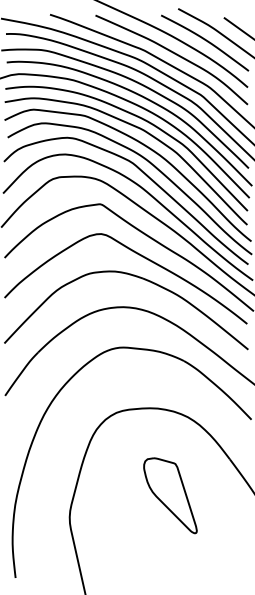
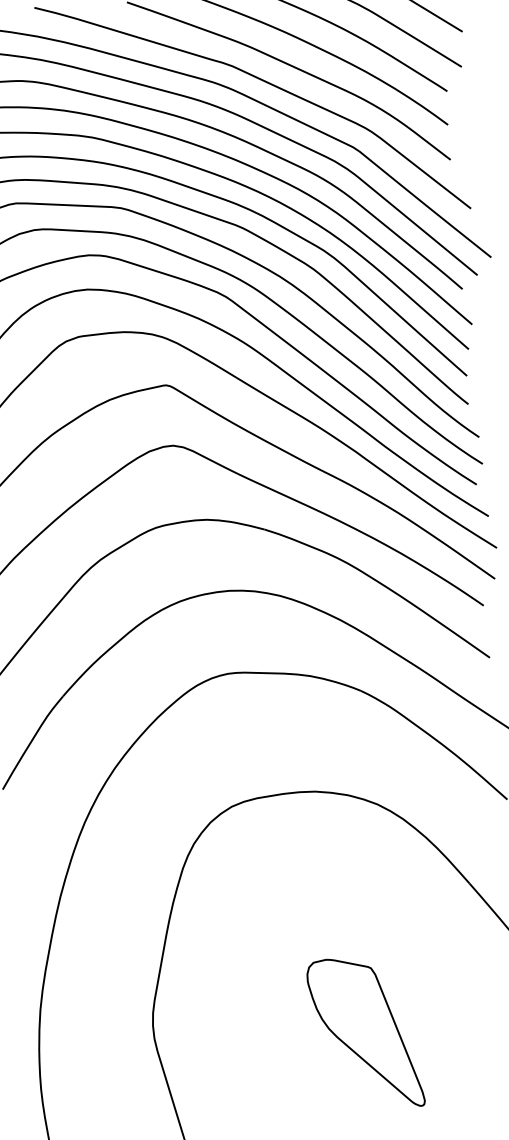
part: (170, 495) -> (365, 1032), moved

